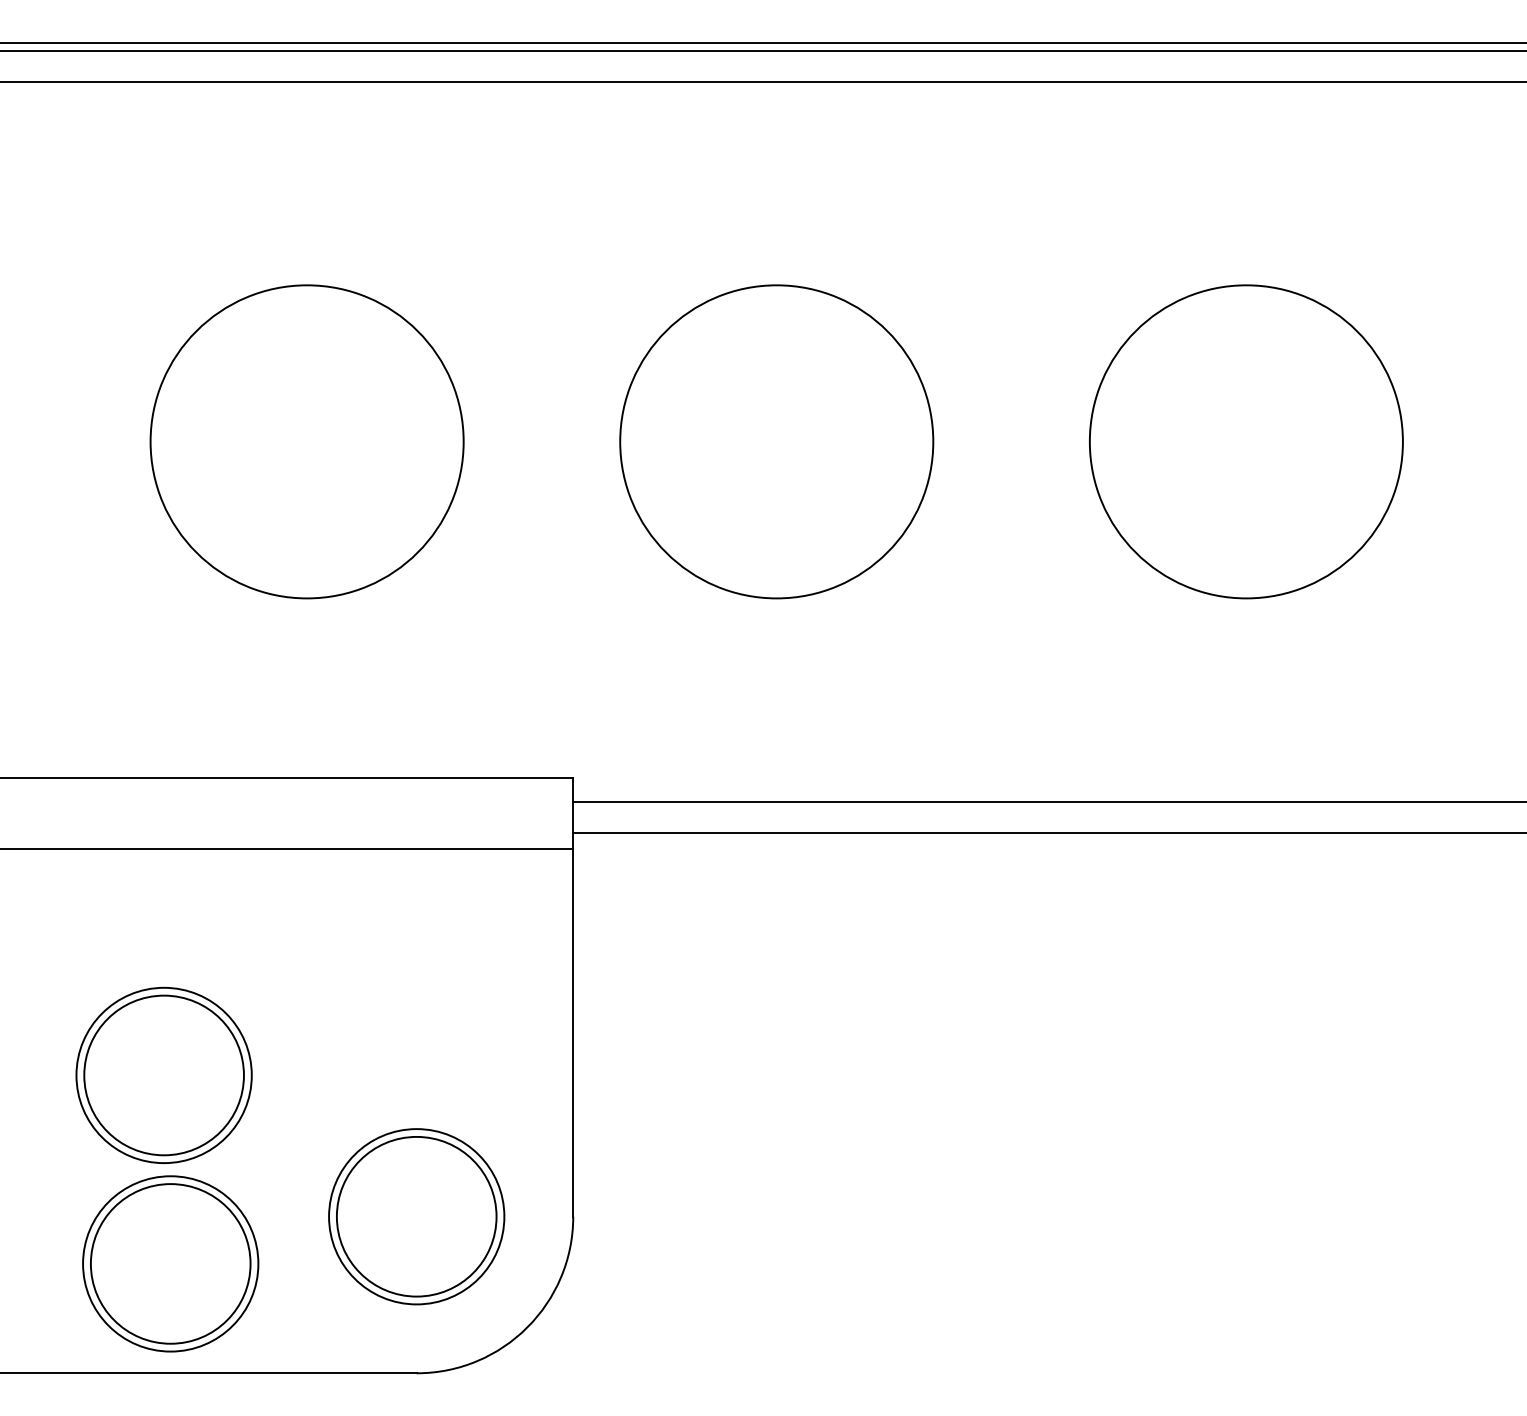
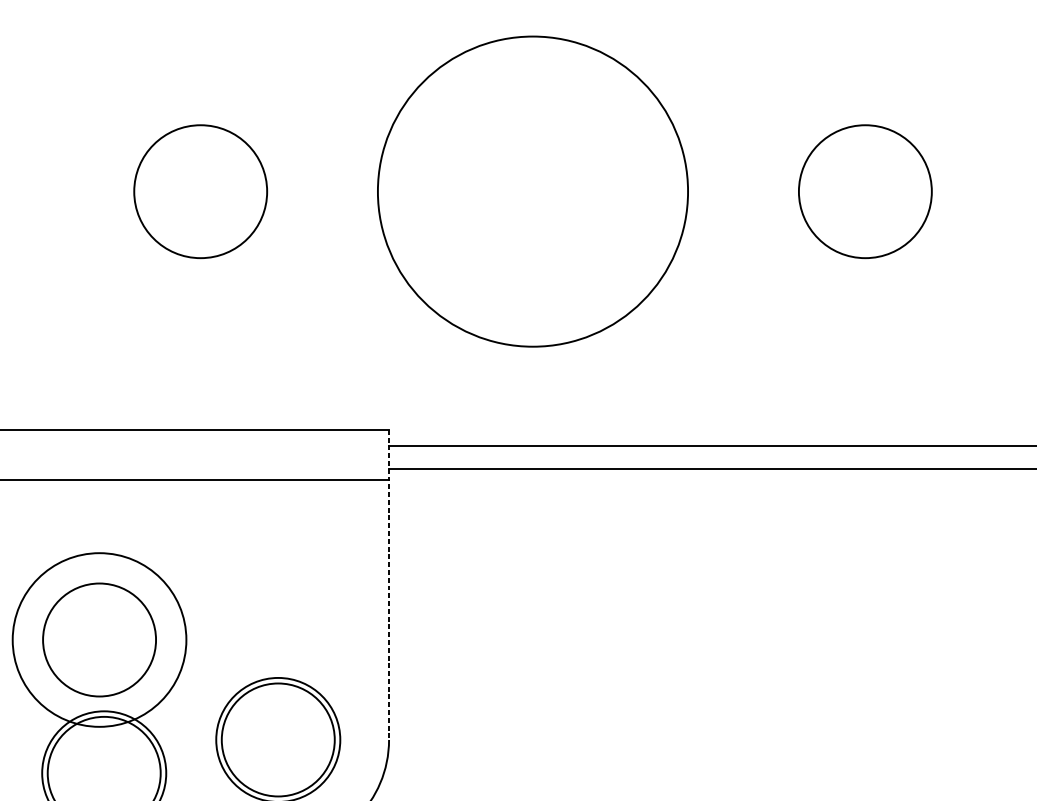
circle: (306, 441) -> (200, 191), size x0.6
circle: (776, 441) -> (532, 191), size x1.4
circle: (1246, 441) -> (865, 191), size x0.6
line: (573, 998) -> (389, 585), solid -> dashed
circle: (163, 1075) -> (99, 640), size x1.4

